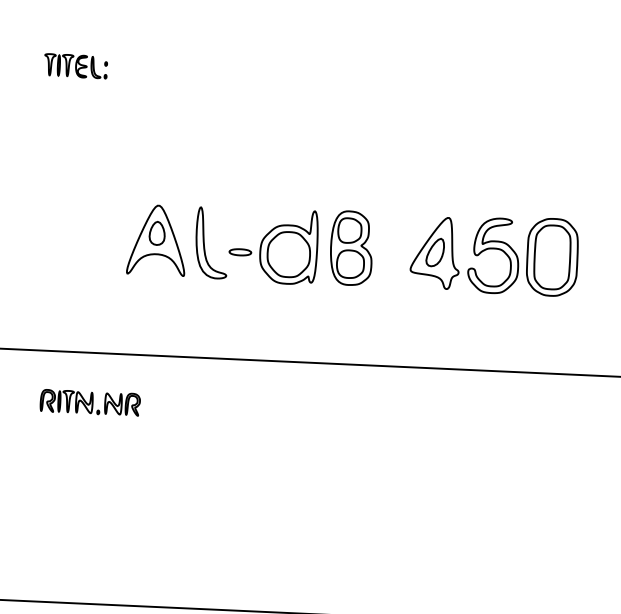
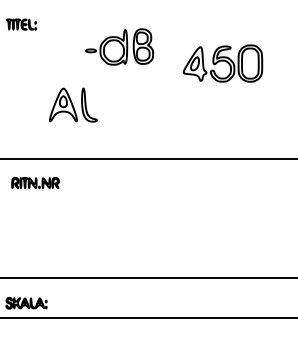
part: (300, 245) -> (119, 46), moved
part: (493, 254) -> (222, 63), moved

